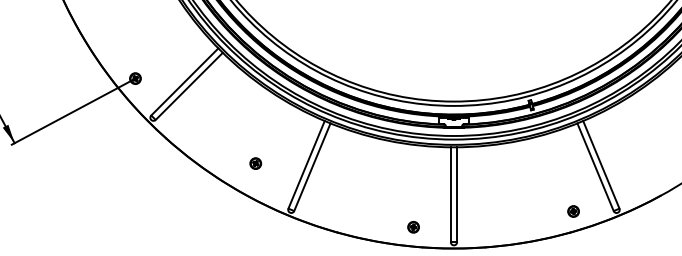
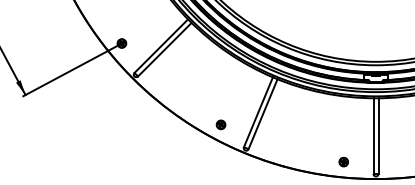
part: (255, 163) -> (220, 124), moved

